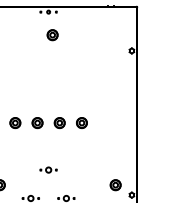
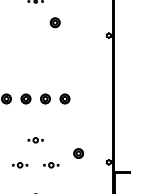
part: (51, 34) -> (54, 22), moved
part: (115, 185) -> (78, 153), moved

